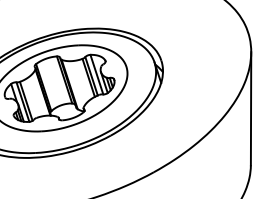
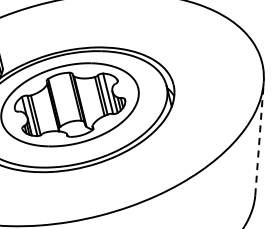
line: (251, 108) -> (259, 138), solid -> dashed

